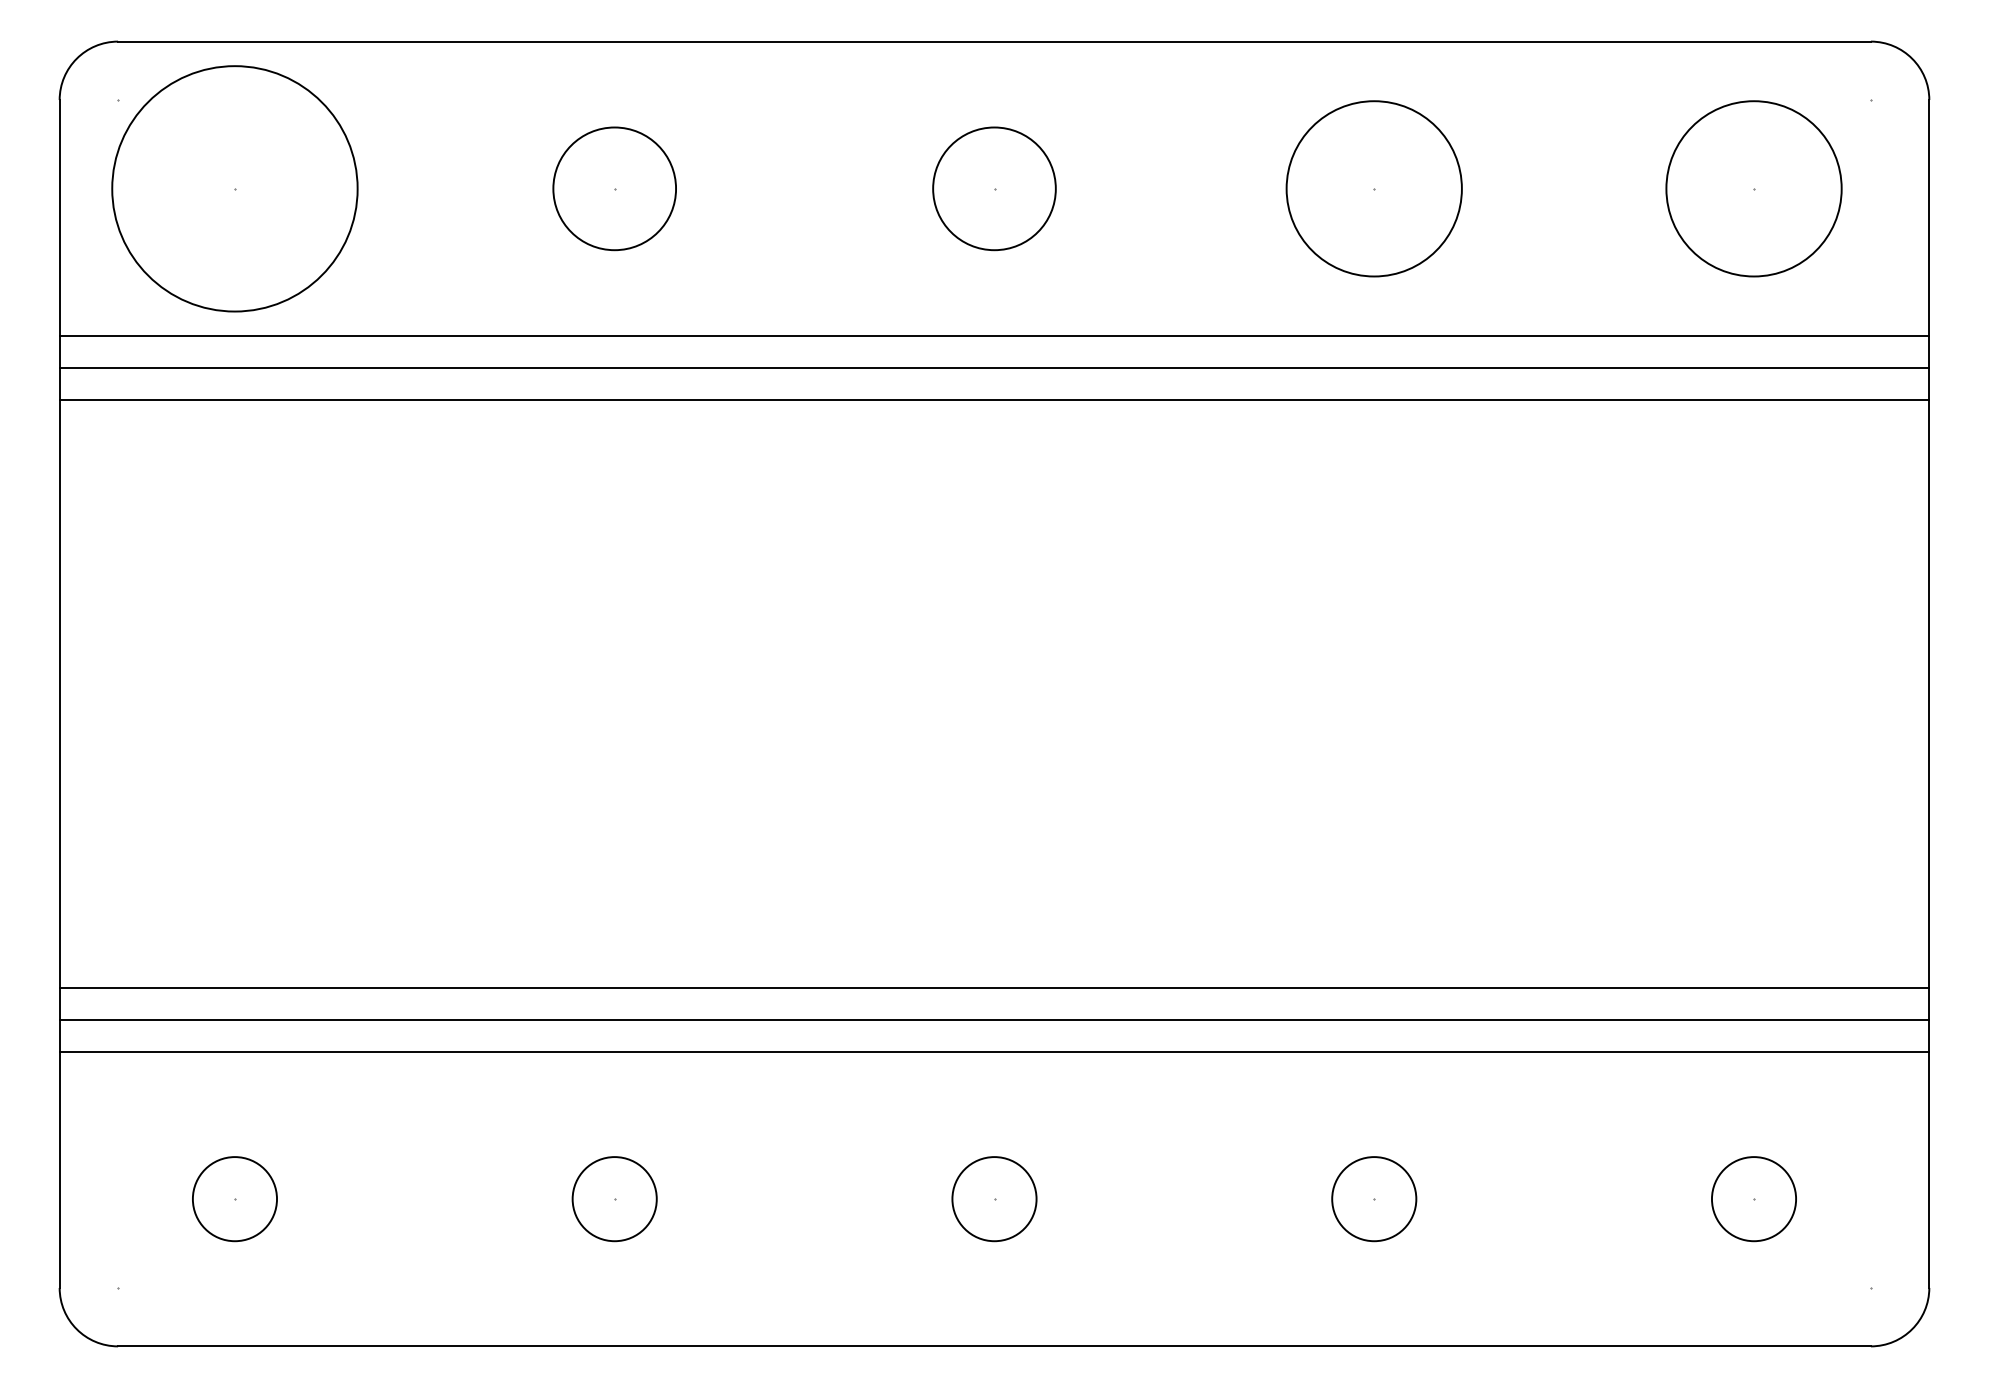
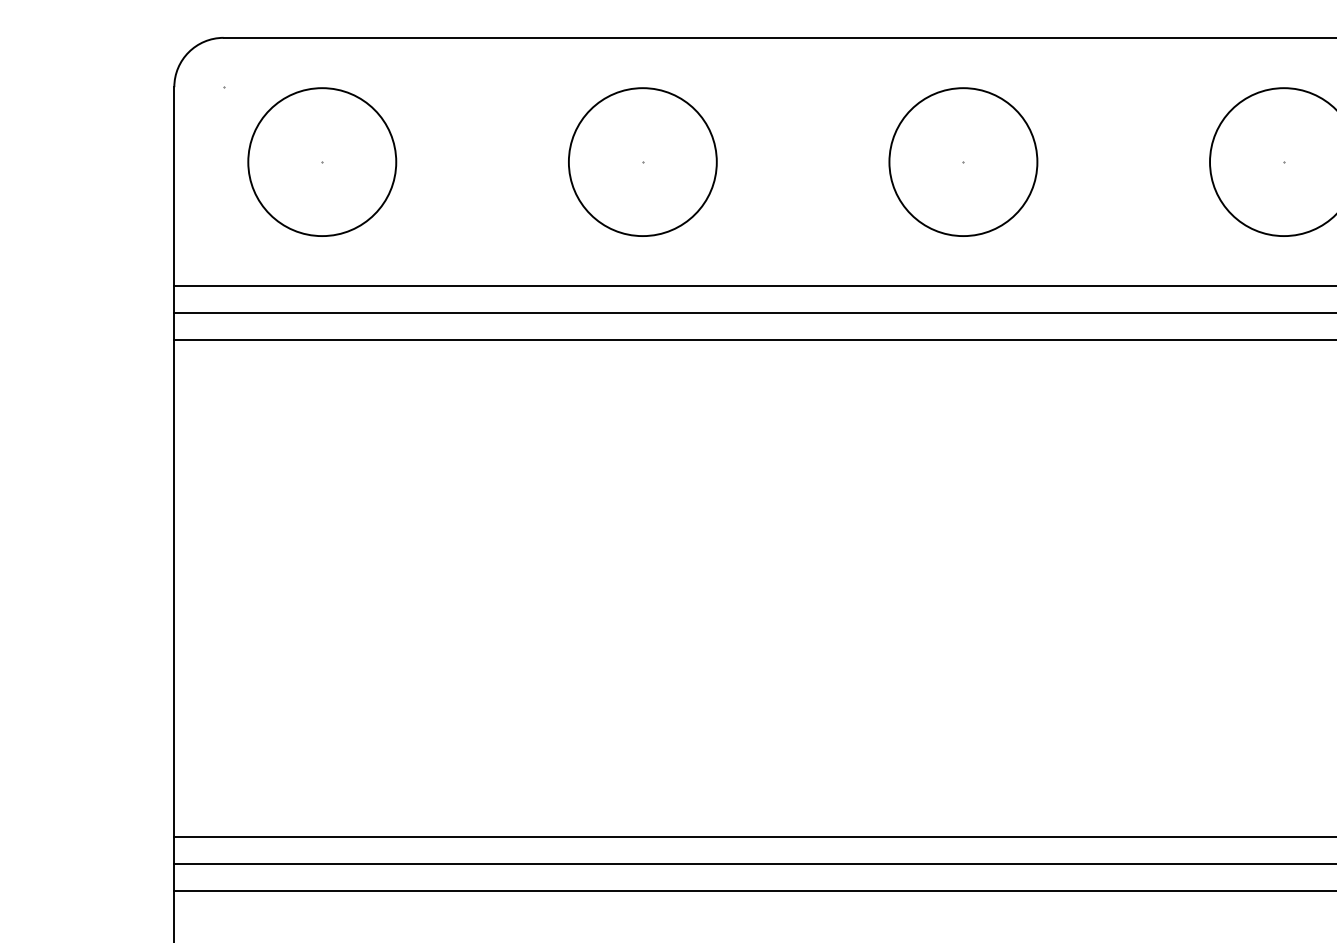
circle: (234, 188) -> (321, 161), size x0.71
circle: (614, 188) -> (642, 161), size x1.43
circle: (994, 188) -> (963, 161), size x1.43

